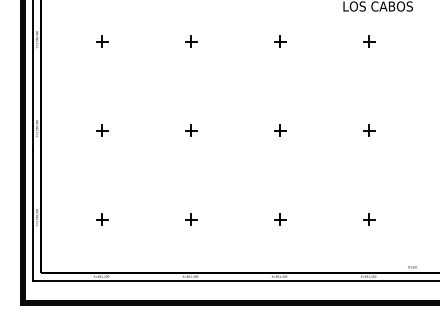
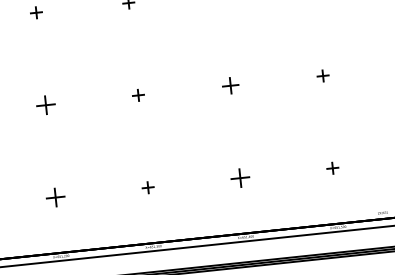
part: (102, 130) -> (46, 104), size x1.6
part: (280, 130) -> (231, 85), size x1.4
part: (102, 219) -> (56, 197), size x1.6
part: (280, 219) -> (240, 177), size x1.6

